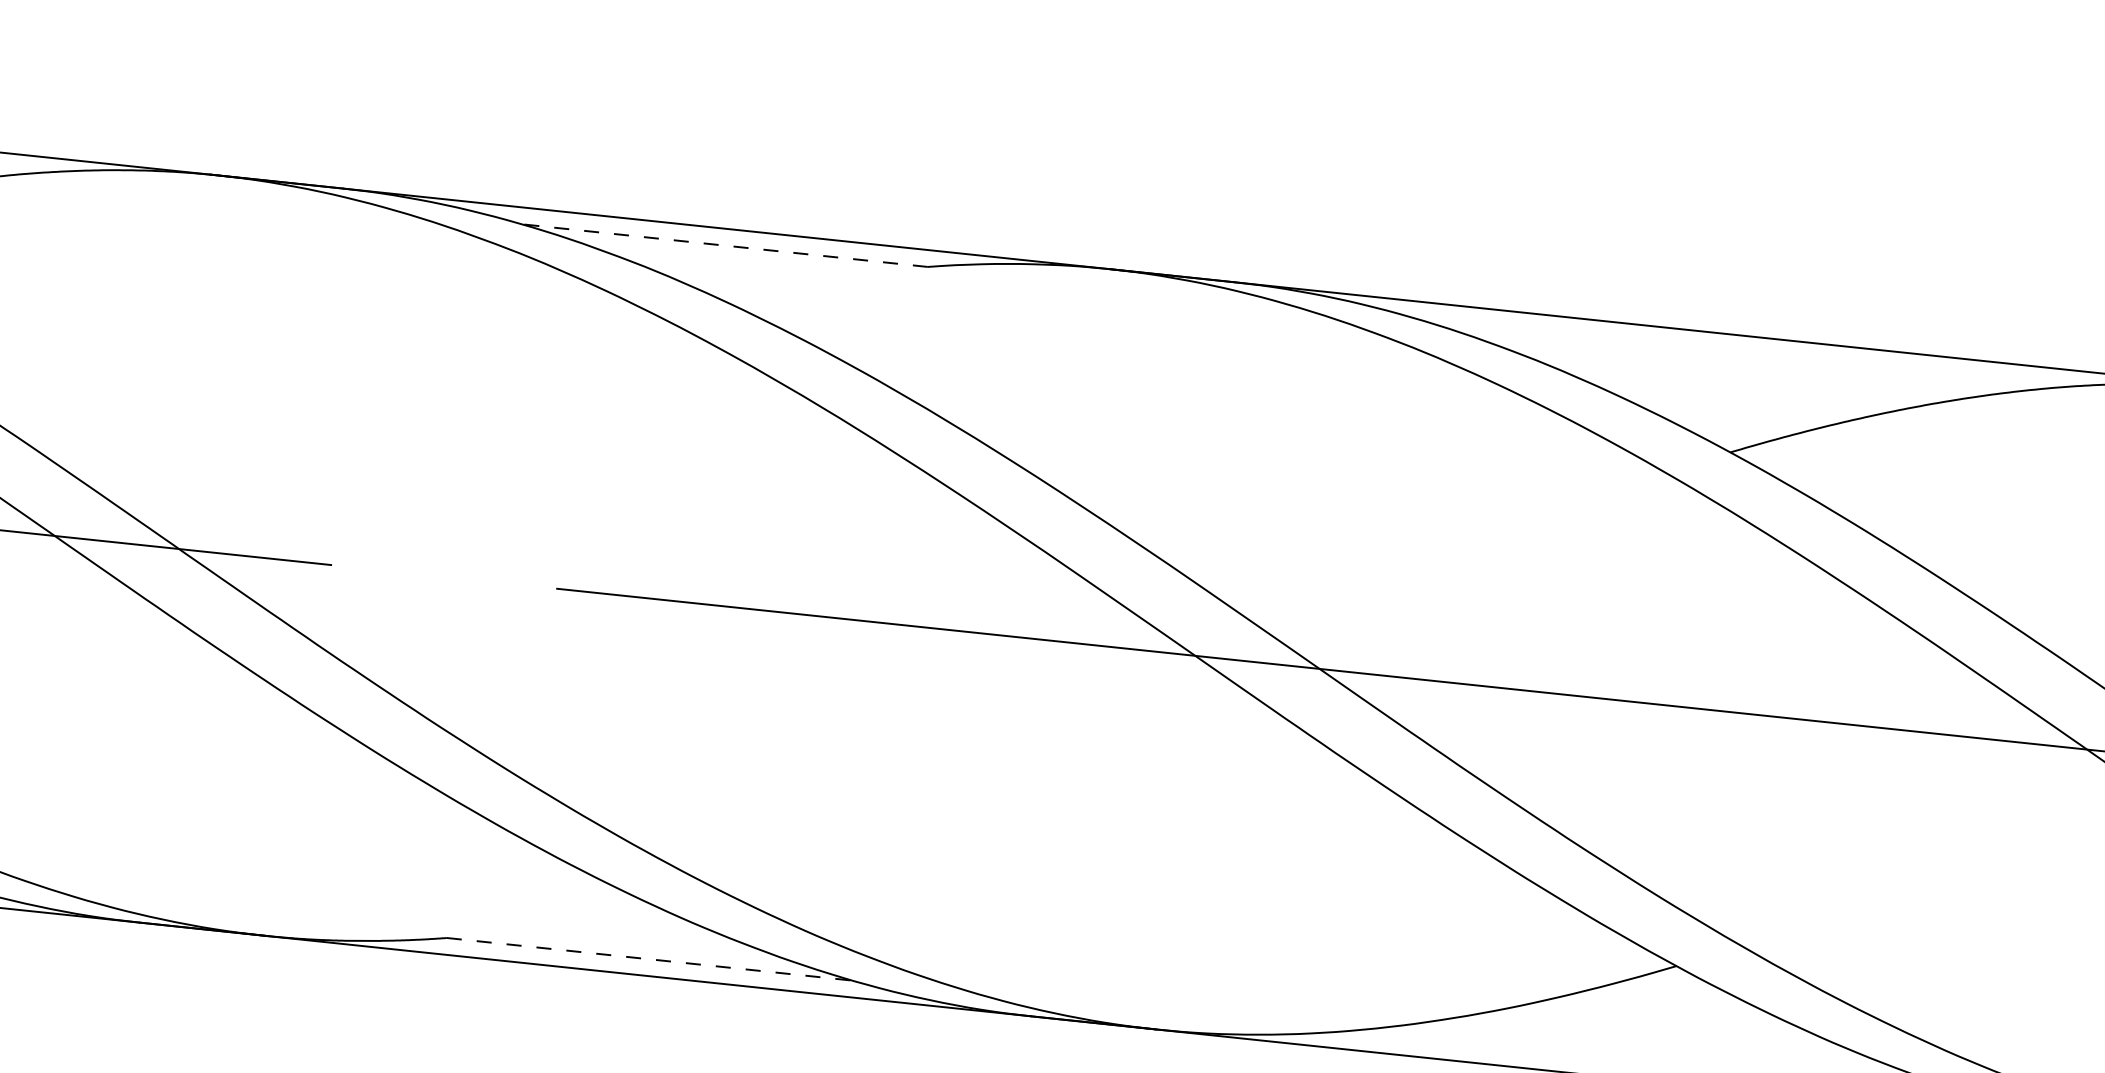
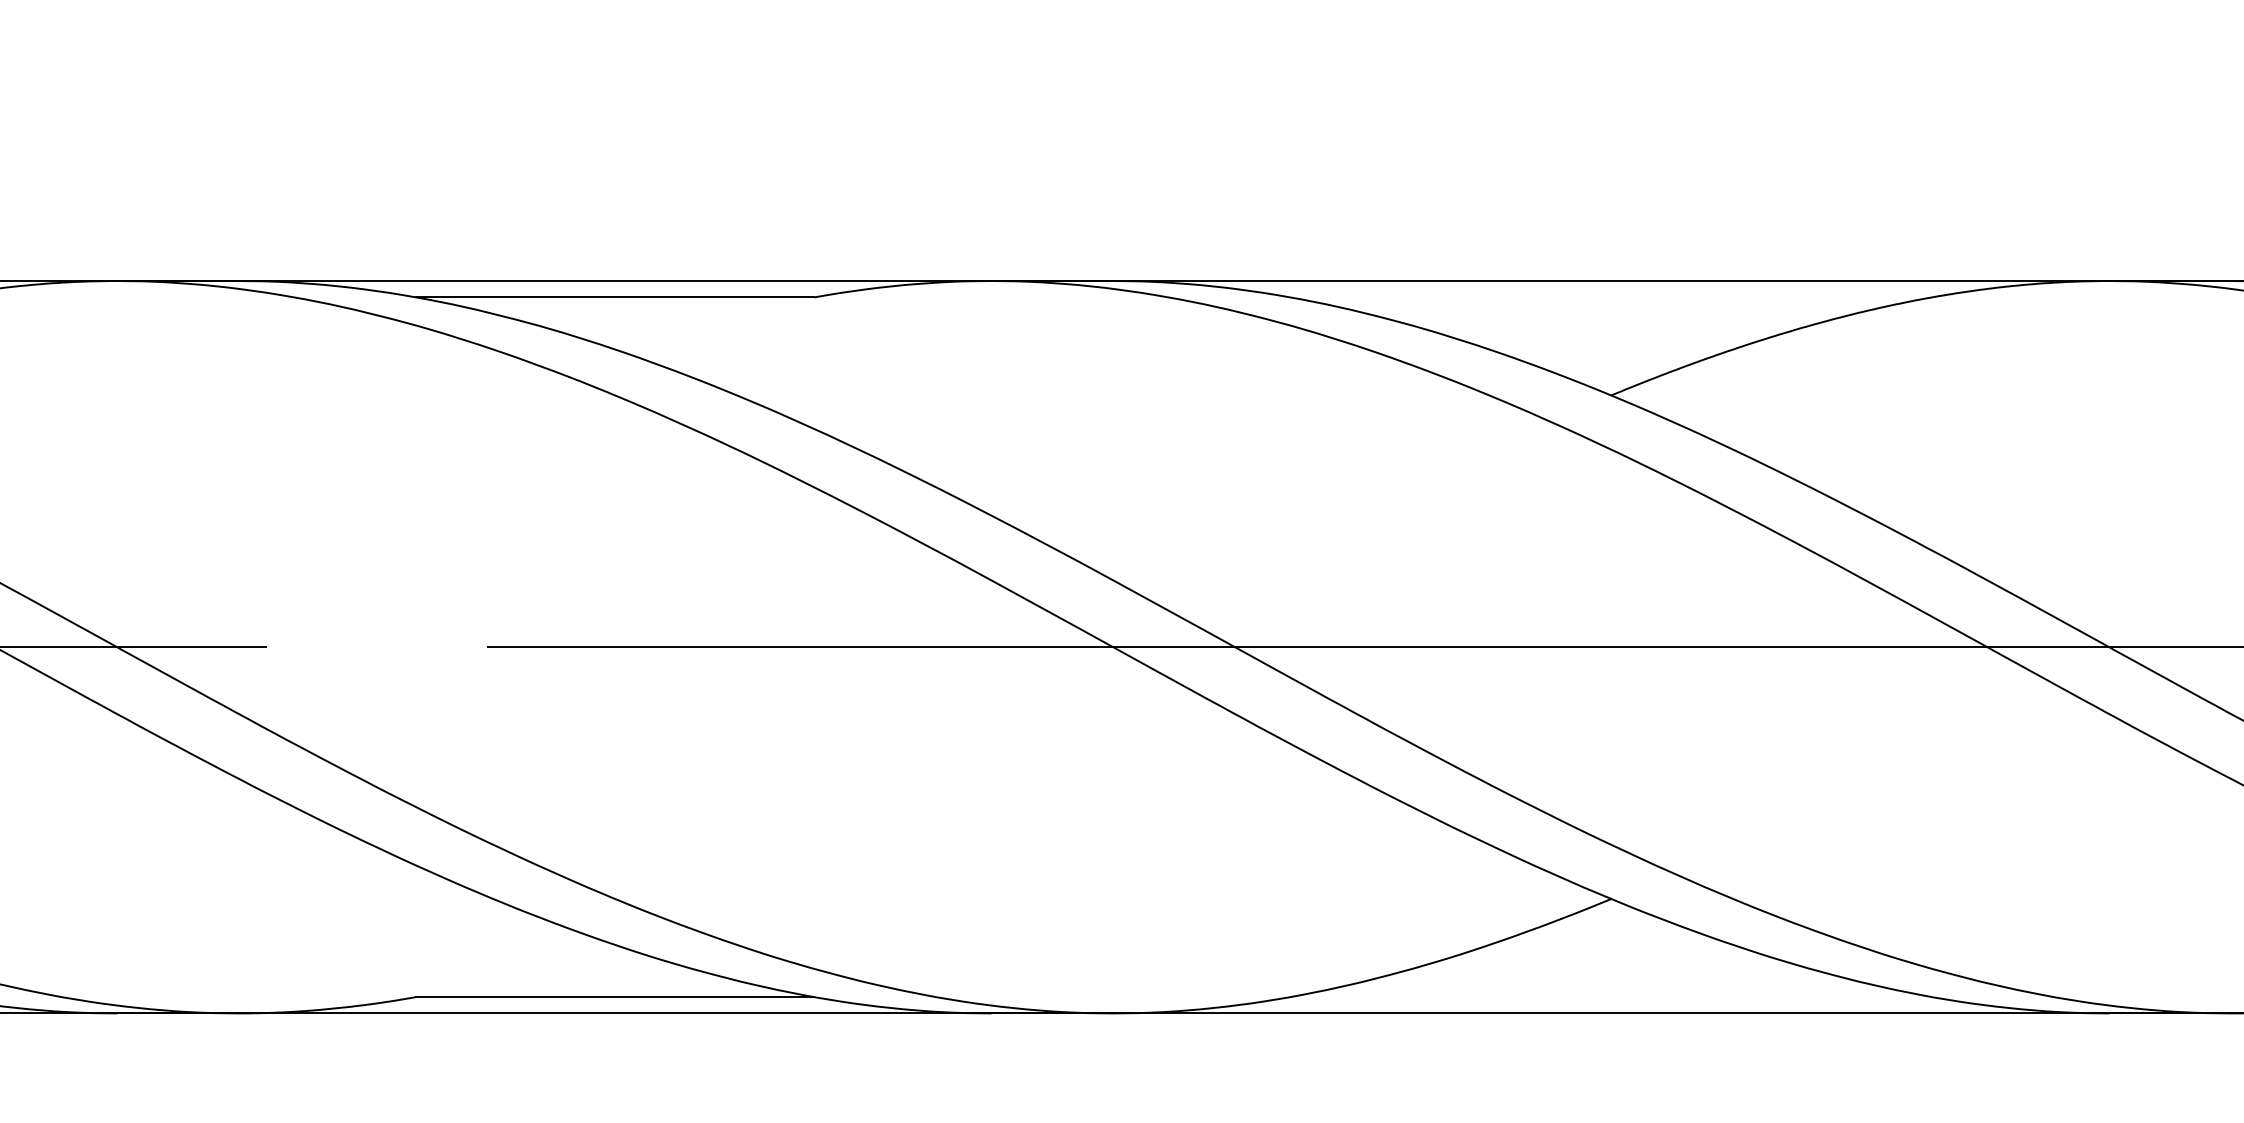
line: (724, 245) -> (614, 297), dashed -> solid
line: (649, 959) -> (615, 997), dashed -> solid

